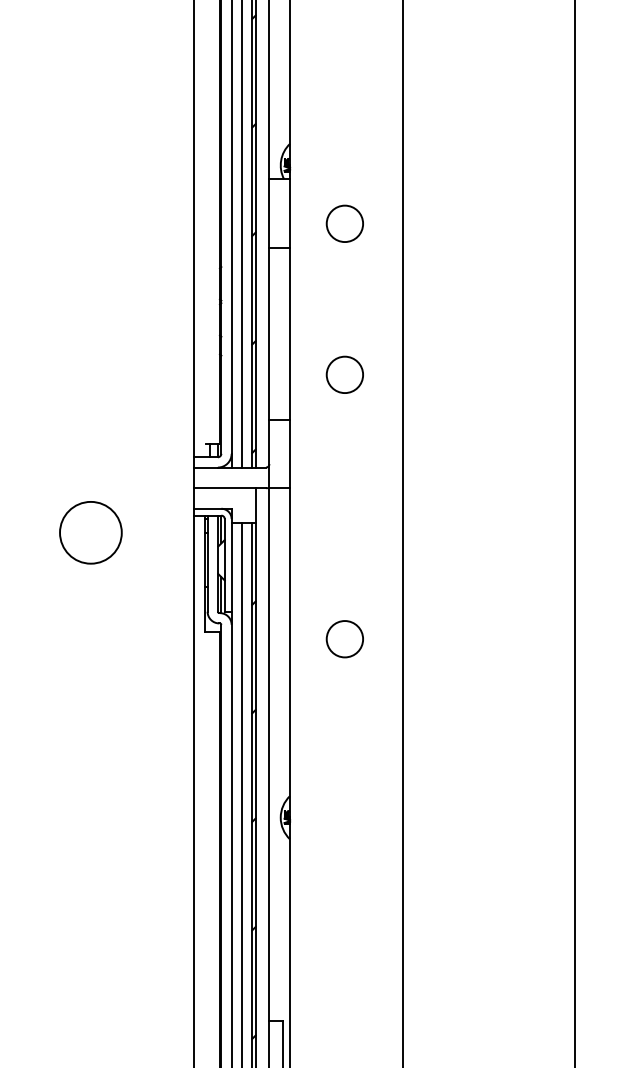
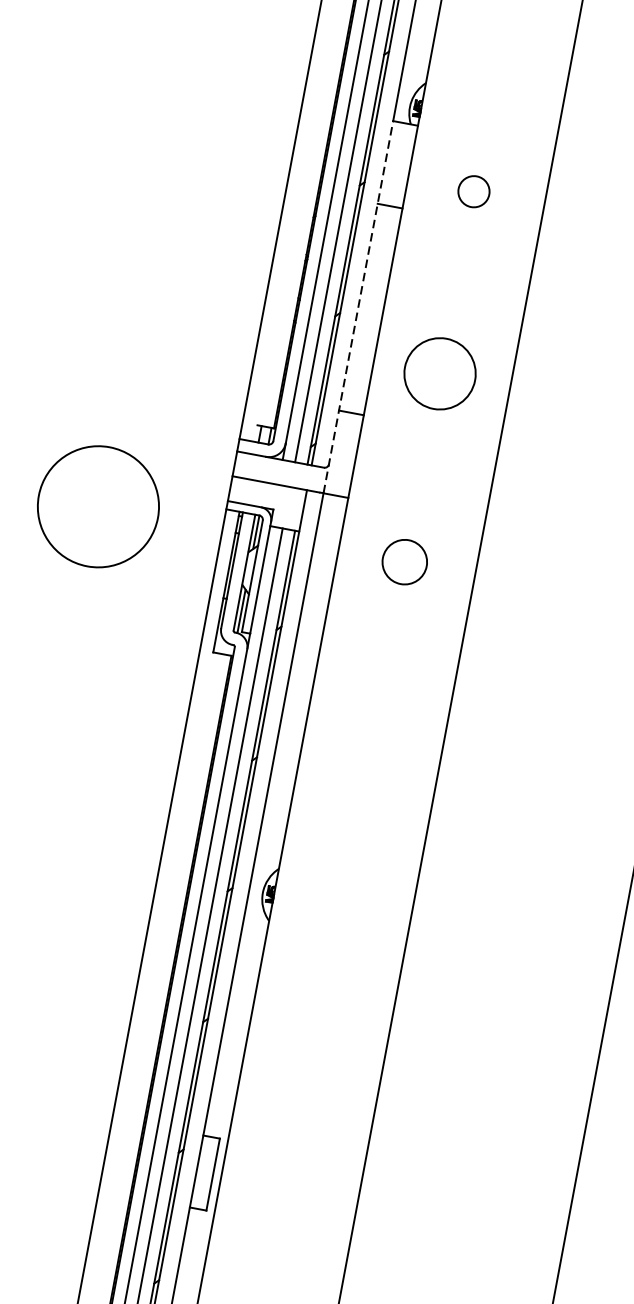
circle: (344, 223) -> (473, 191), size x0.7
line: (269, 333) -> (358, 306), solid -> dashed
circle: (344, 374) -> (439, 373), size x1.6
circle: (90, 532) -> (98, 506), size x1.6
circle: (344, 639) -> (404, 562), moved

